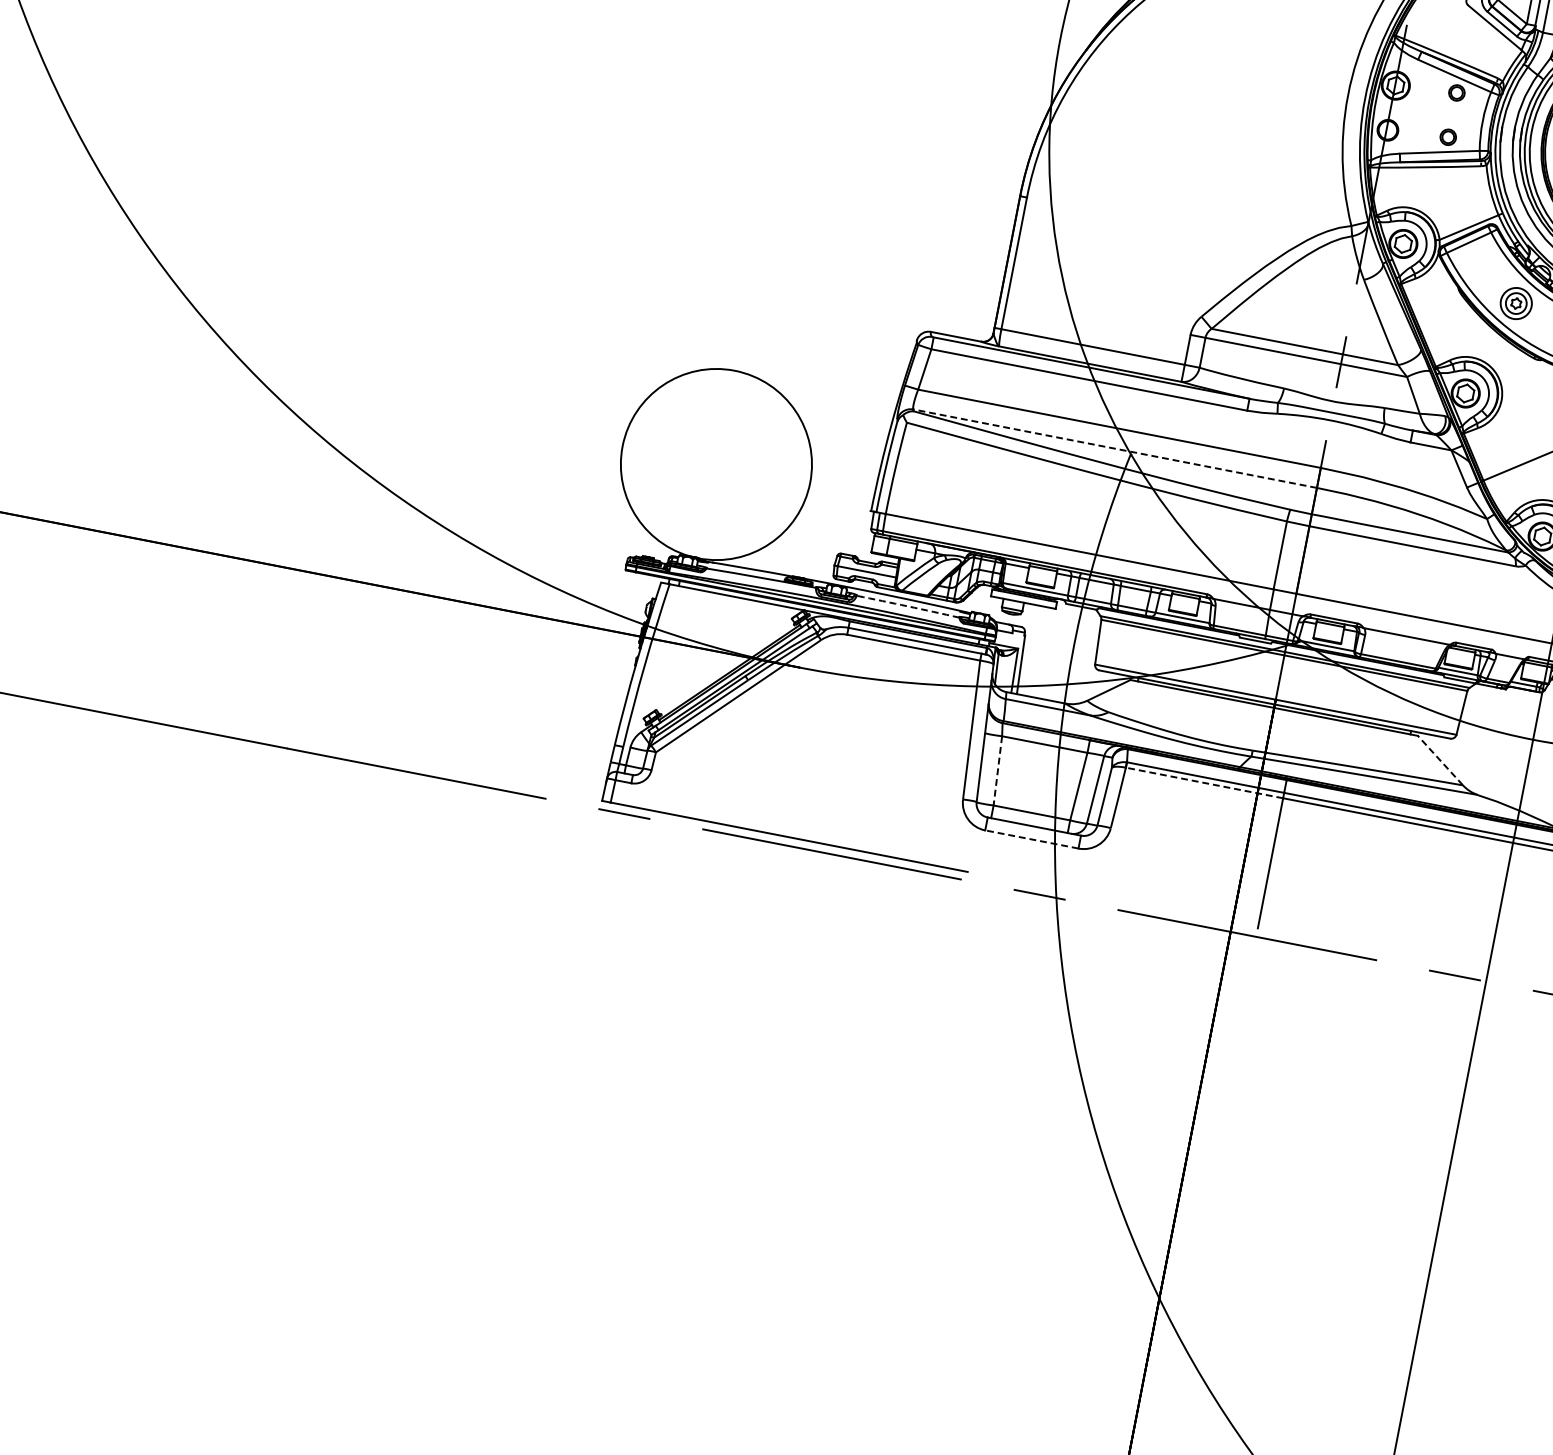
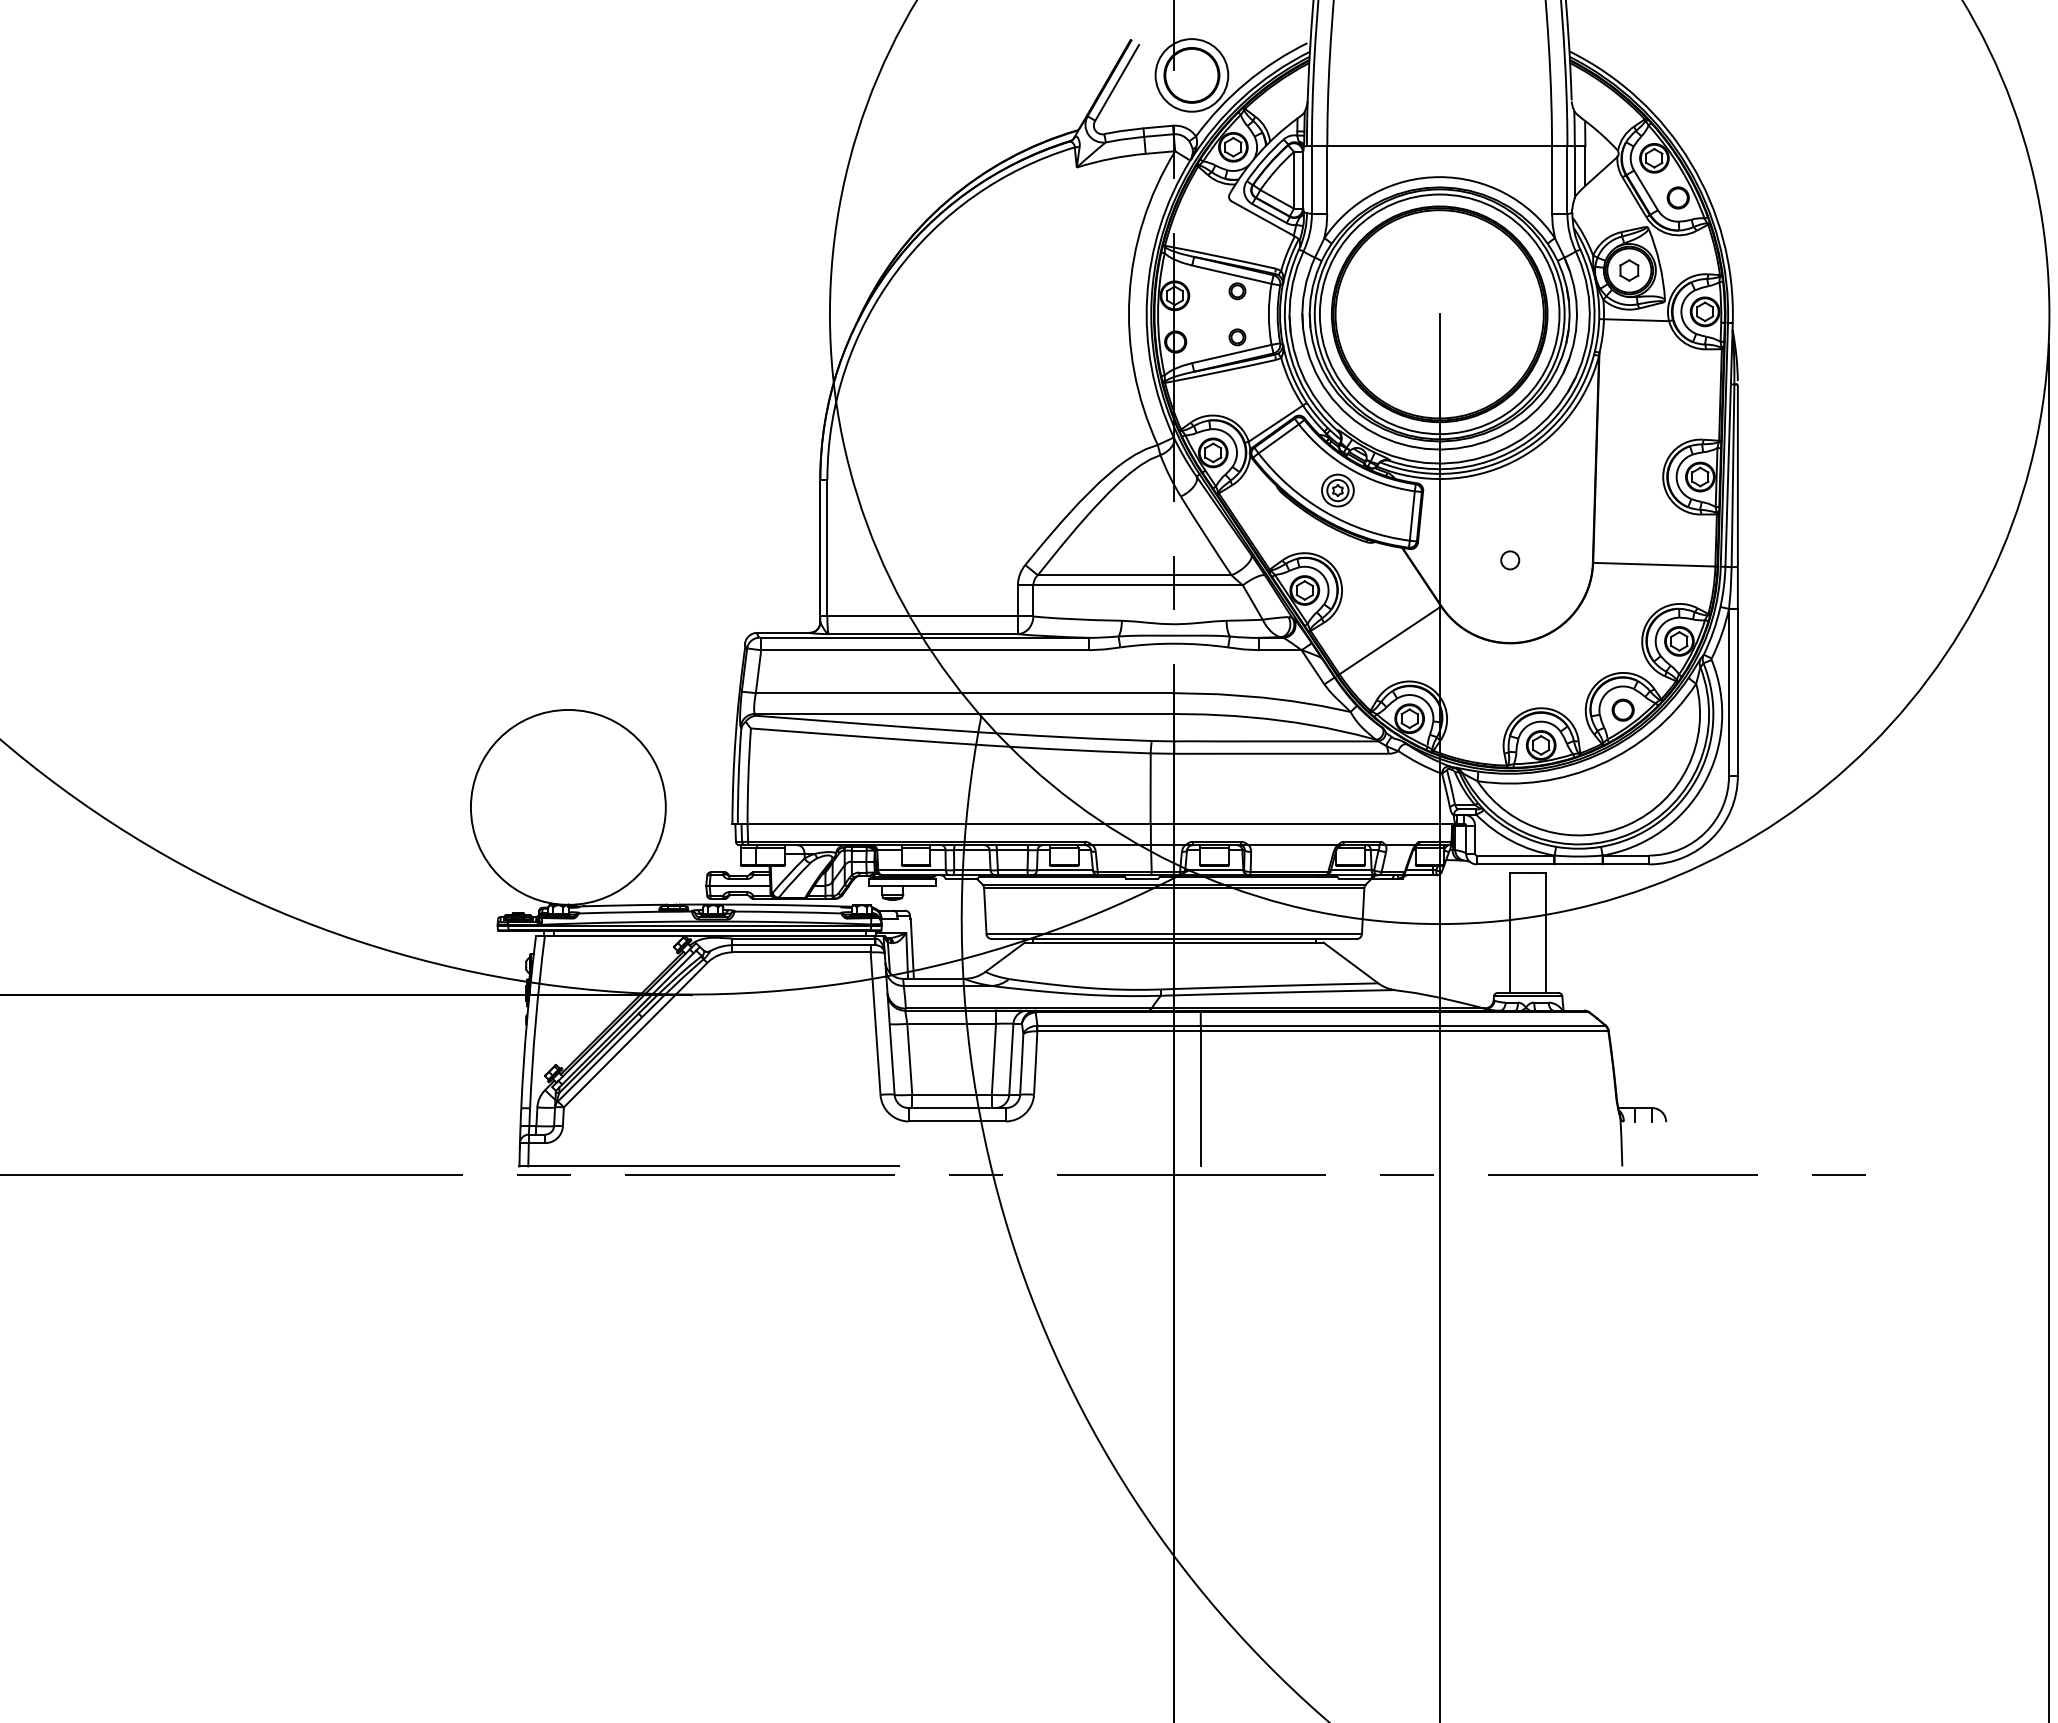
line: (1115, 448) -> (964, 713), dashed -> solid
arc: (908, 606) -> (788, 912), dashed -> solid
line: (1440, 760) -> (1350, 962), dashed -> solid
line: (997, 770) -> (909, 1059), dashed -> solid
line: (1204, 783) -> (1119, 1031), dashed -> solid
line: (1031, 839) -> (956, 1121), dashed -> solid

